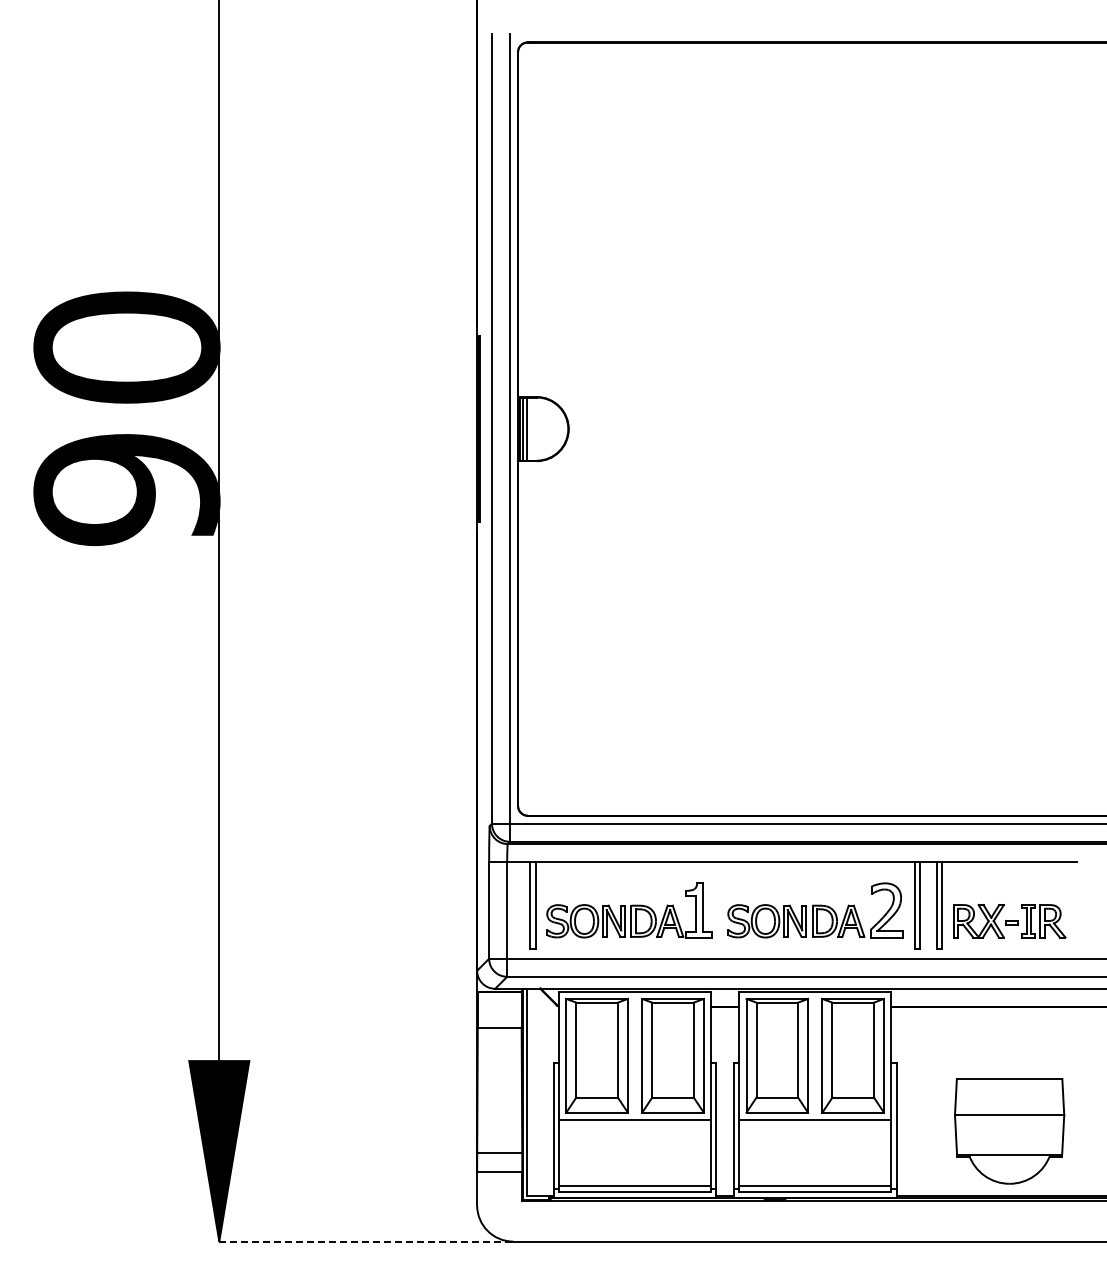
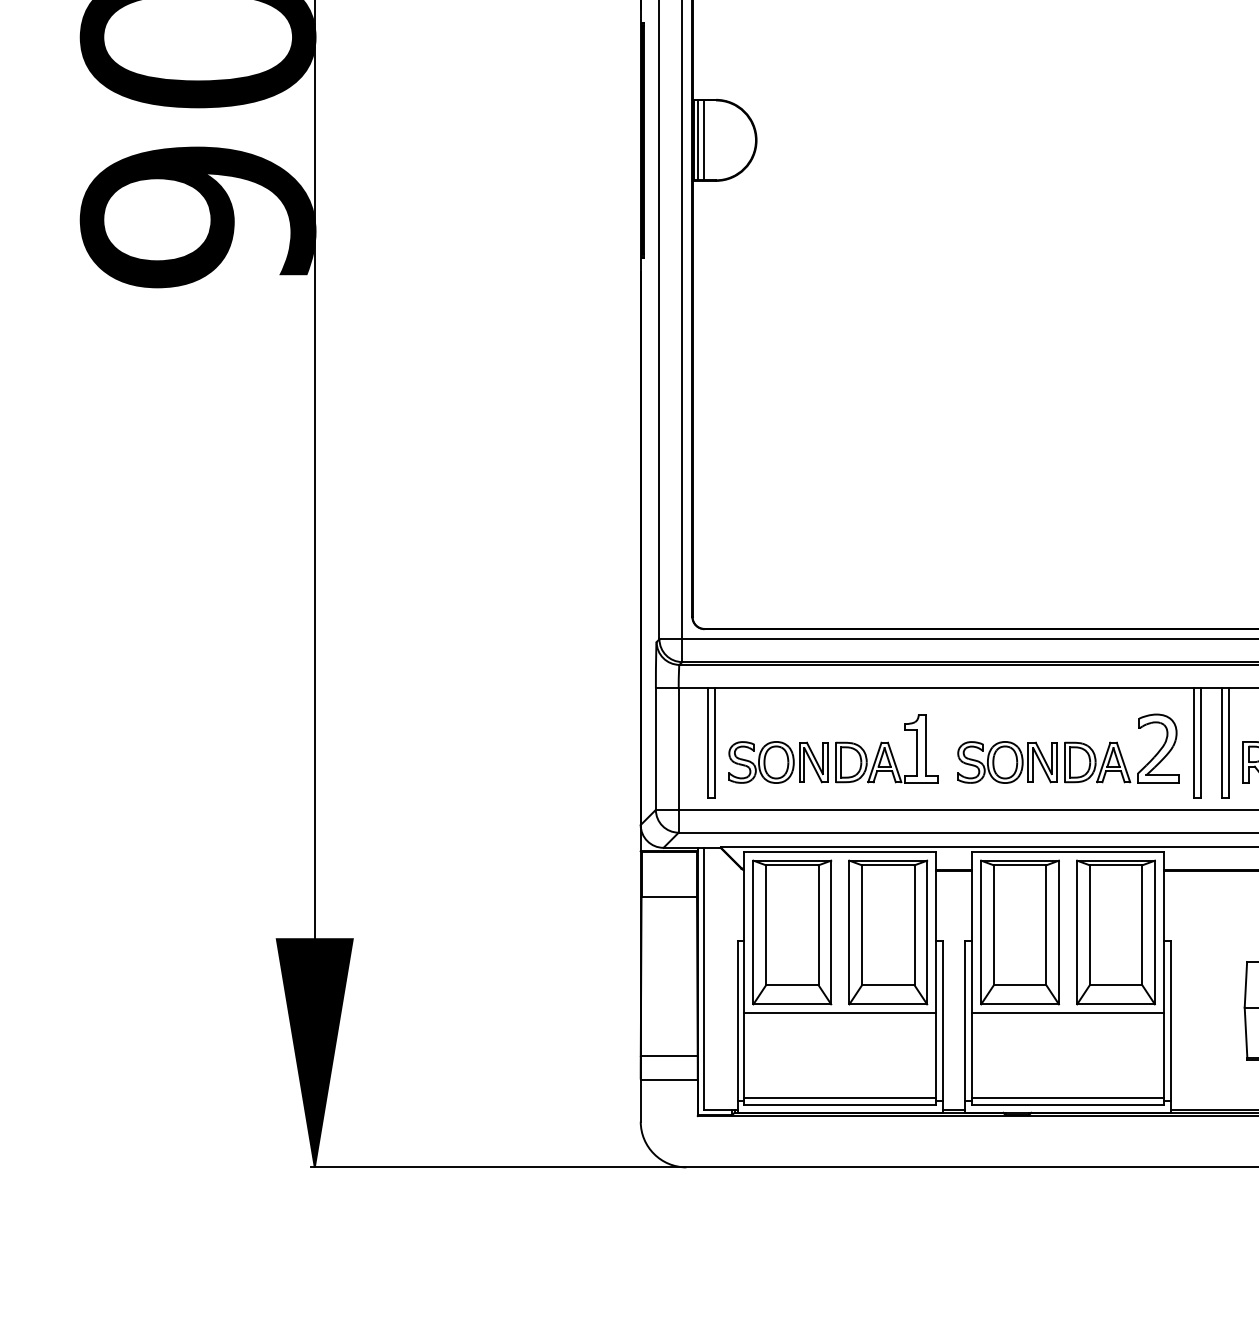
line: (363, 1241) -> (497, 1167), dashed -> solid

